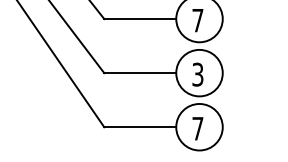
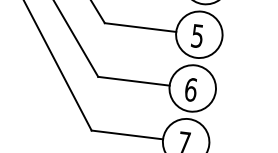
text: (197, 20) -> (197, 35), 7 -> 5
text: (197, 74) -> (190, 89), 3 -> 6

